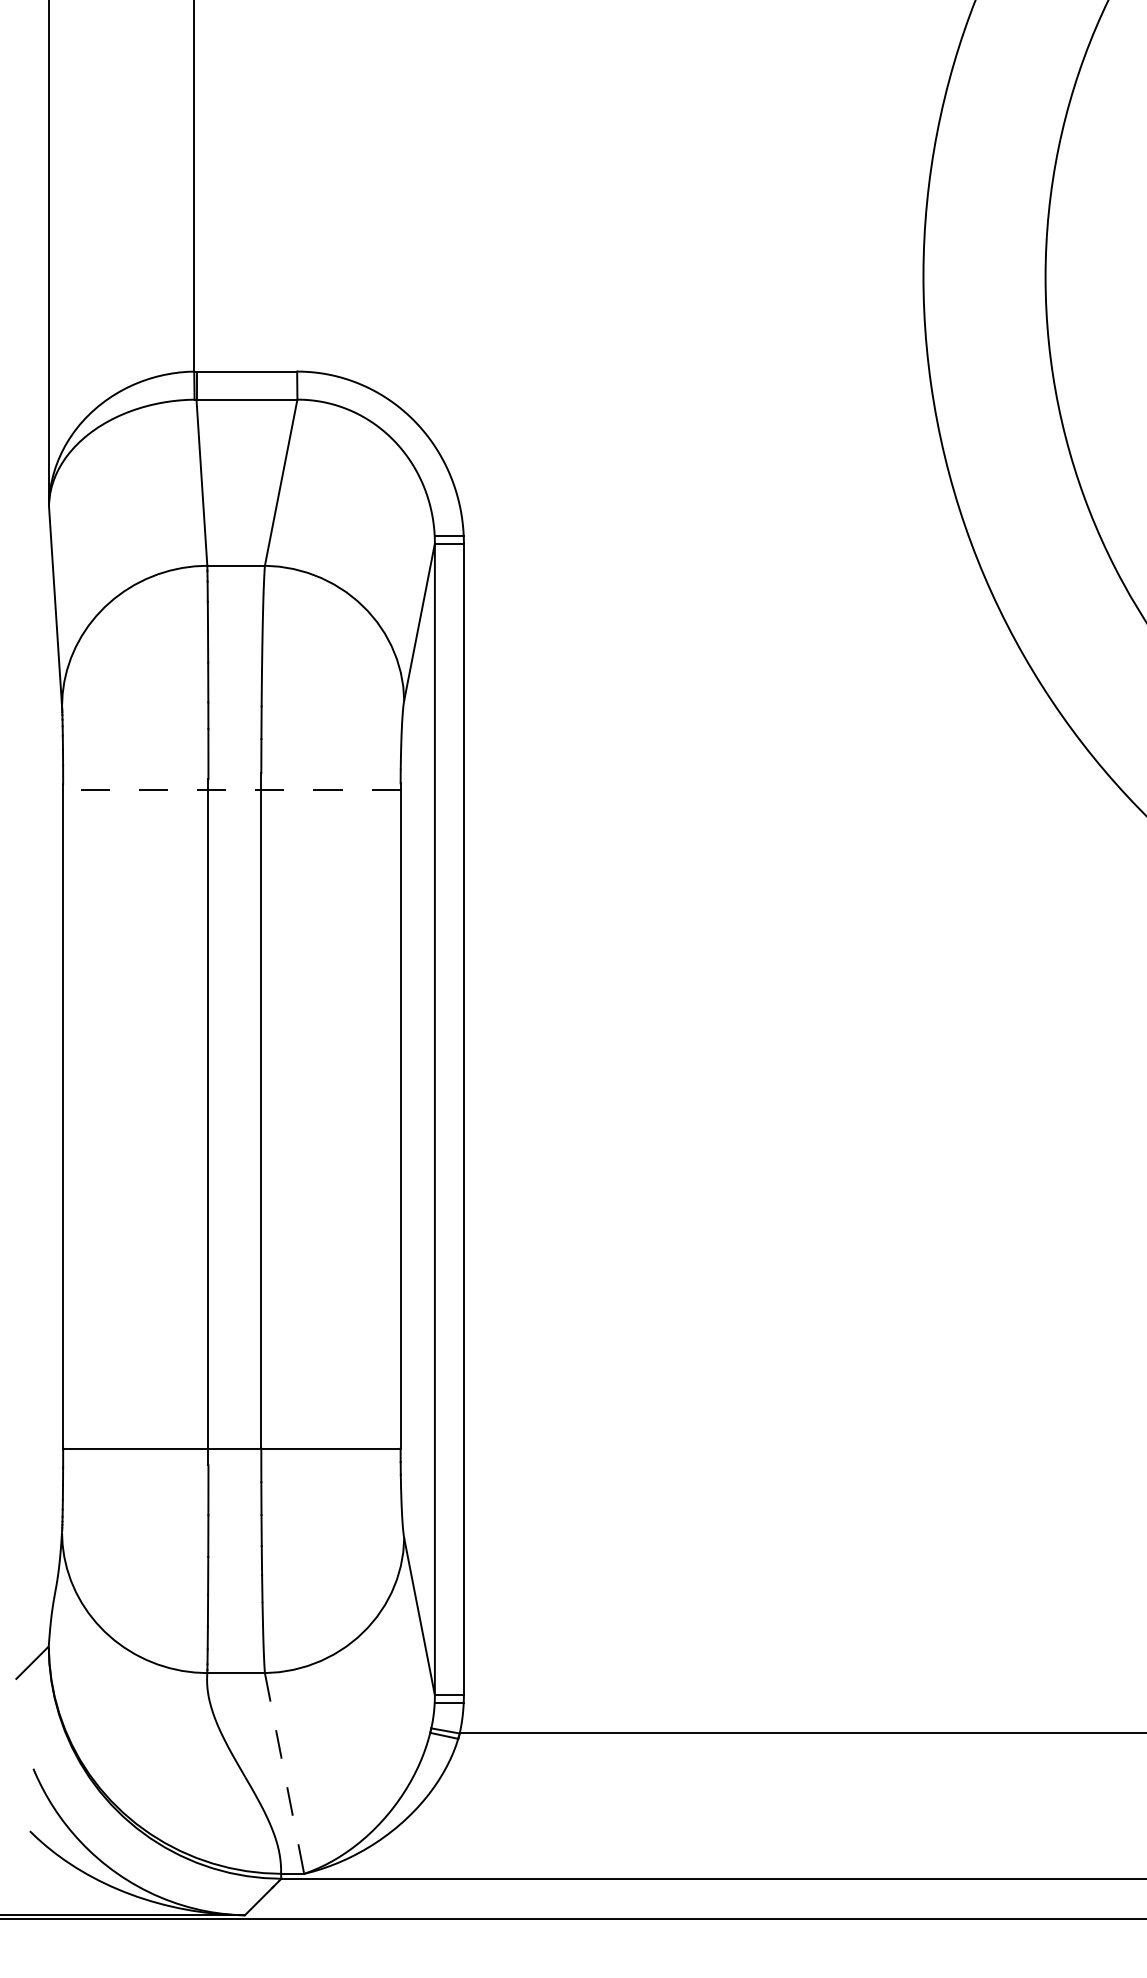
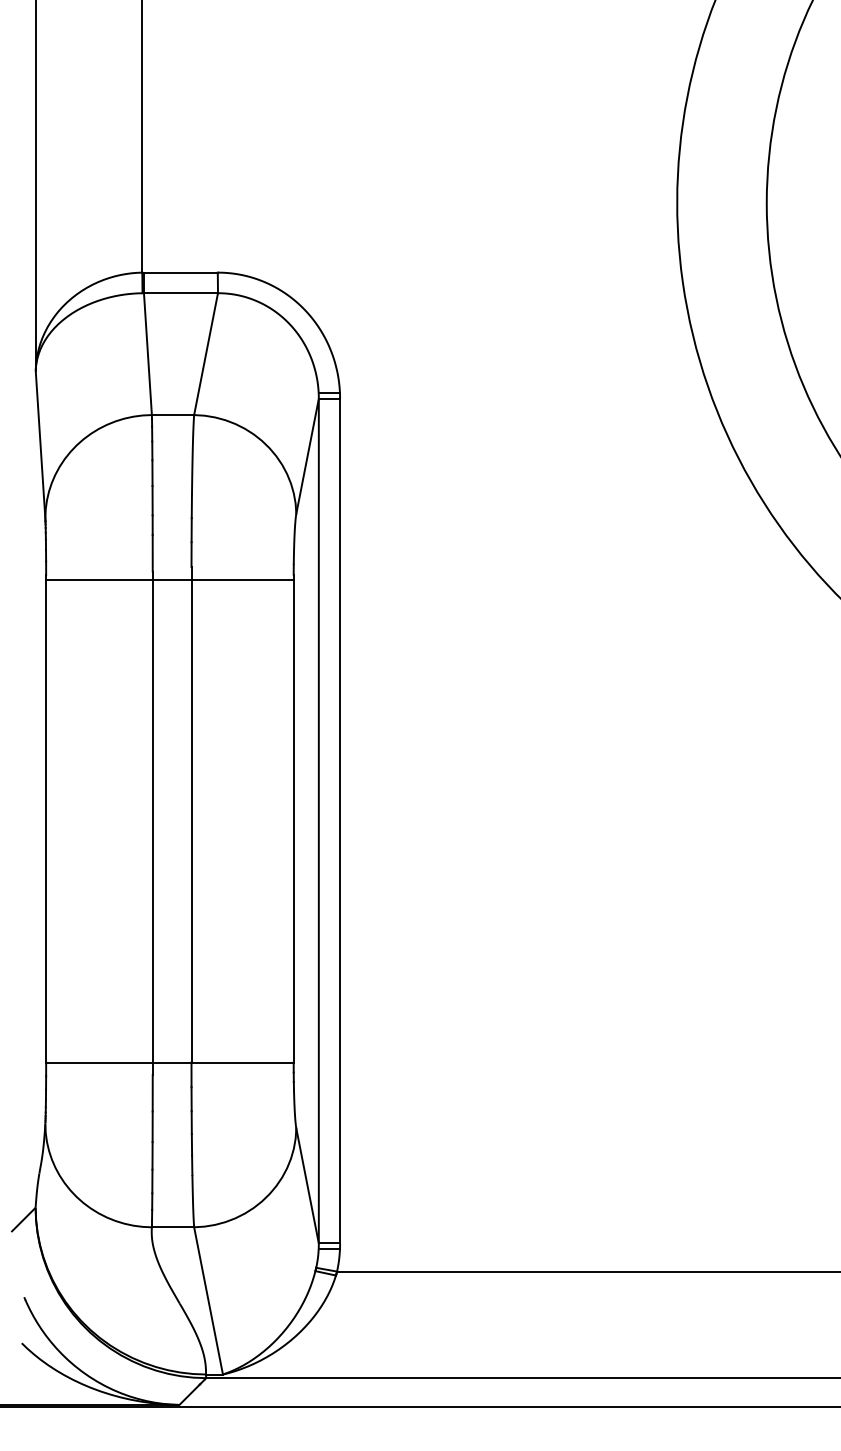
line: (231, 790) -> (169, 579), dashed -> solid
line: (284, 1773) -> (208, 1300), dashed -> solid

